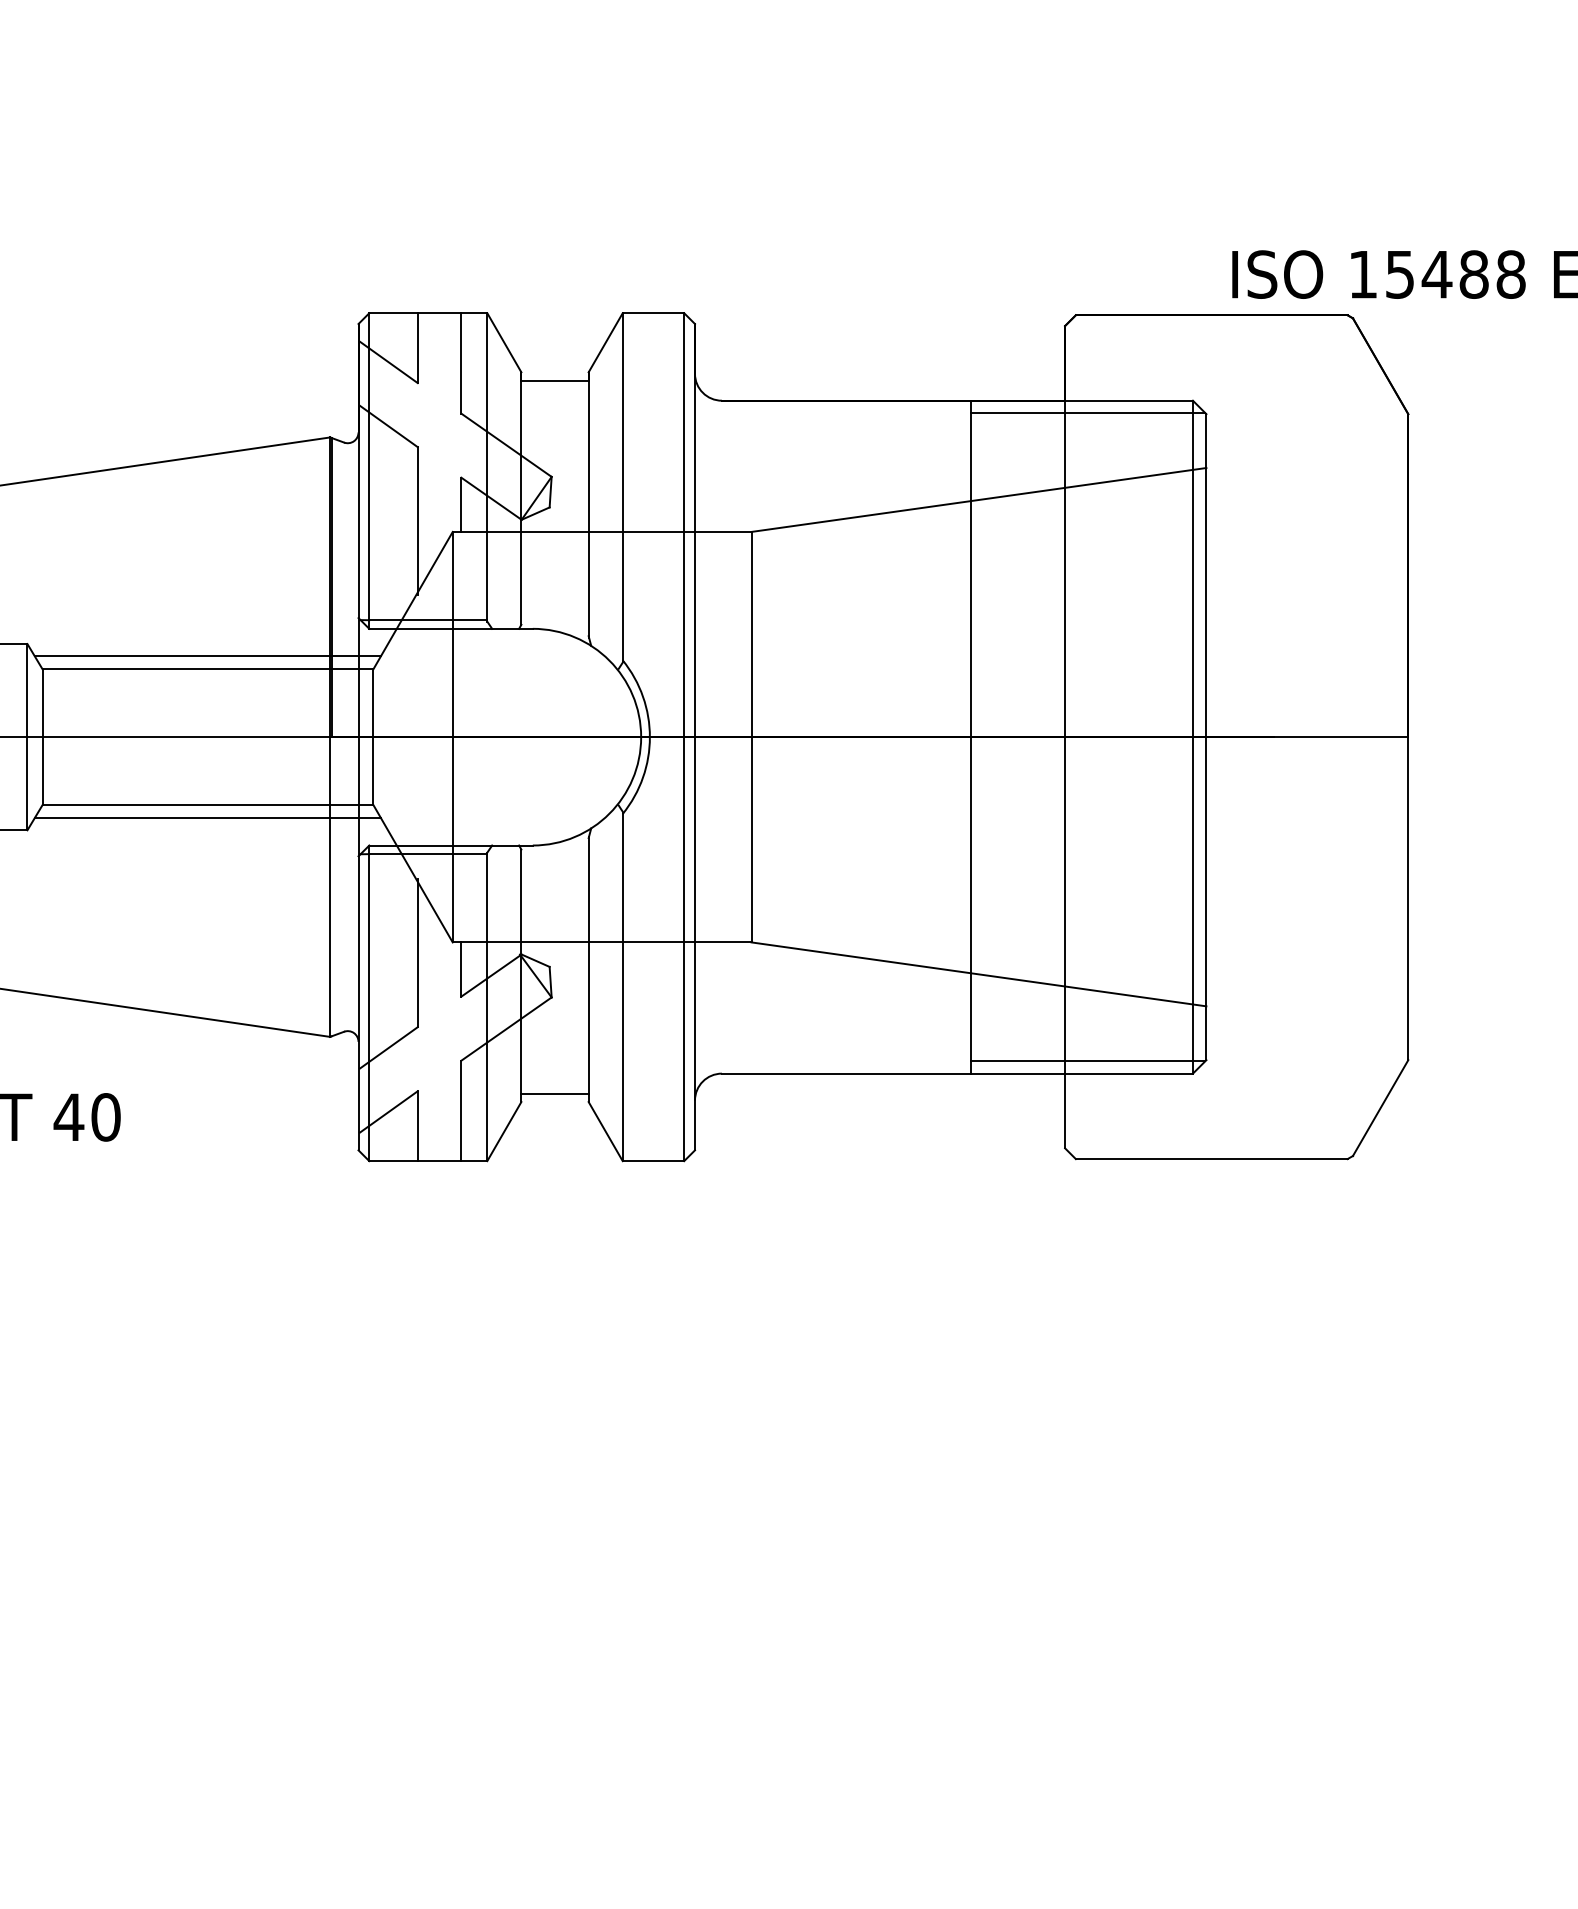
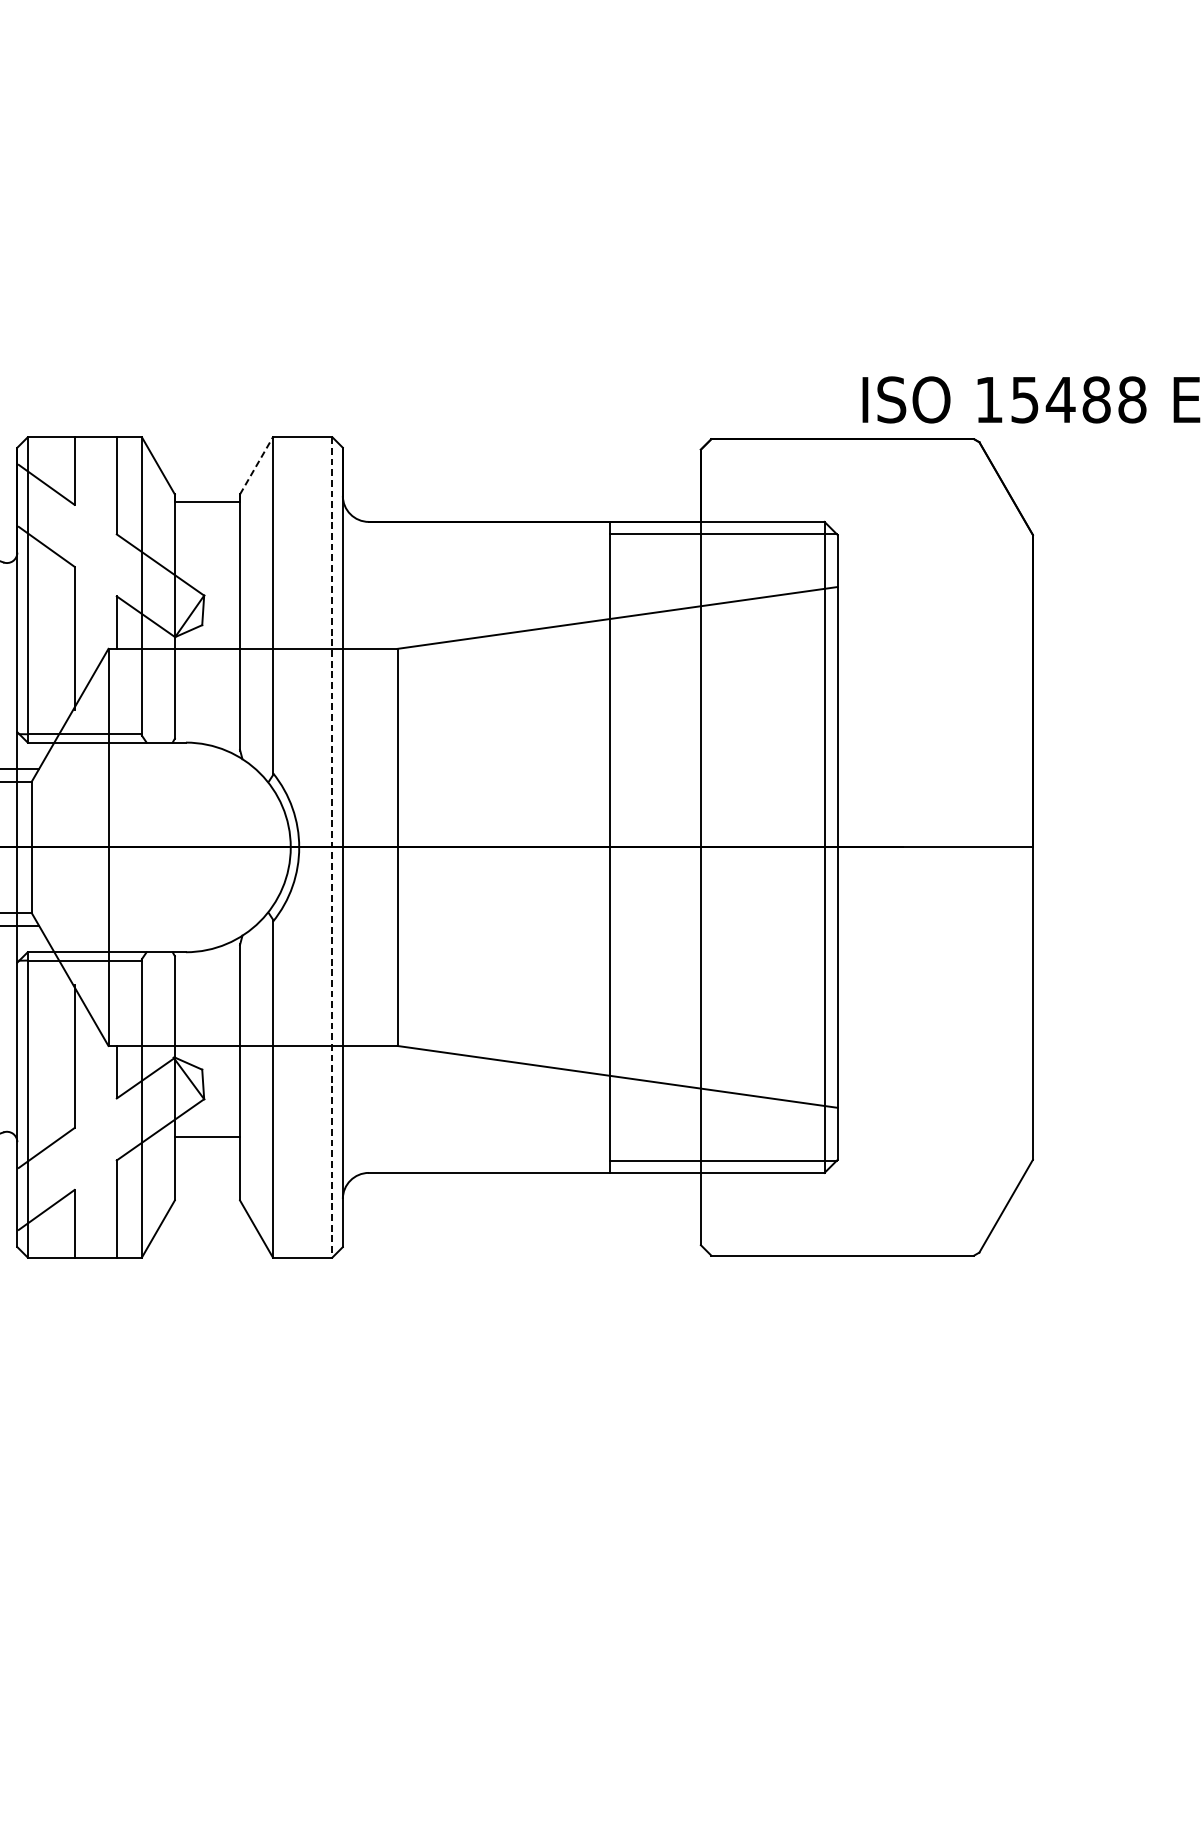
line: (605, 342) -> (256, 465), solid -> dashed
line: (684, 737) -> (332, 847), solid -> dashed
line: (554, 1093) -> (206, 1136), moved

